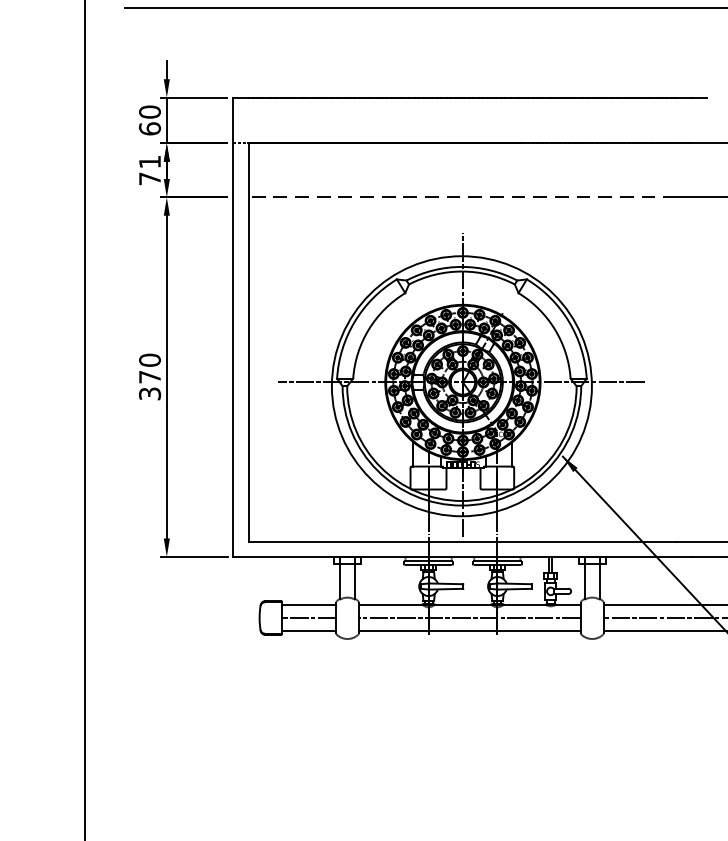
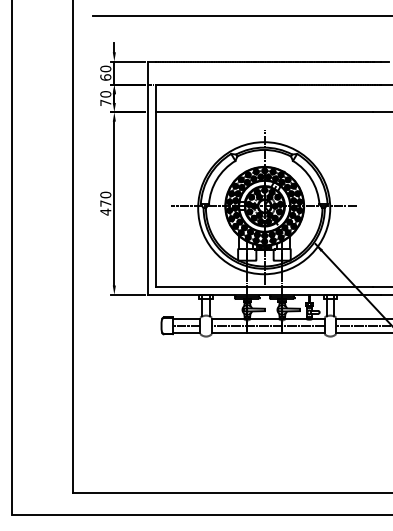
text: (149, 162) -> (105, 94), 71 -> 70
line: (462, 197) -> (264, 112), dashed -> solid
text: (149, 392) -> (105, 211), 370 -> 470

